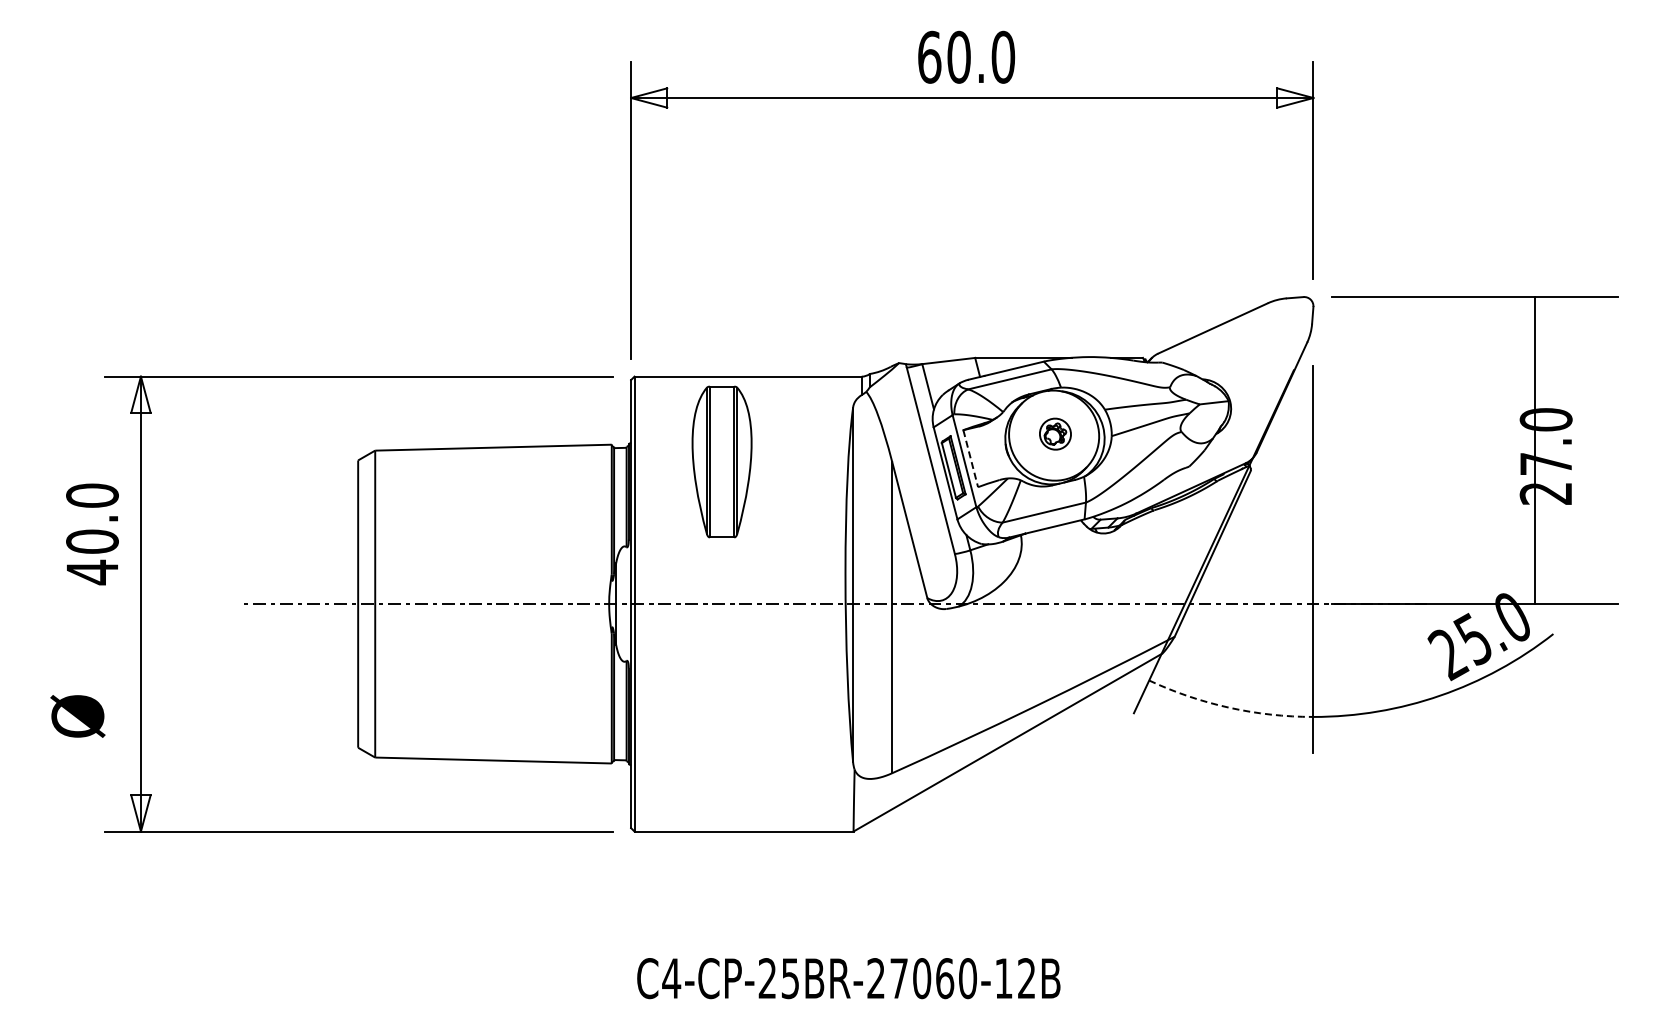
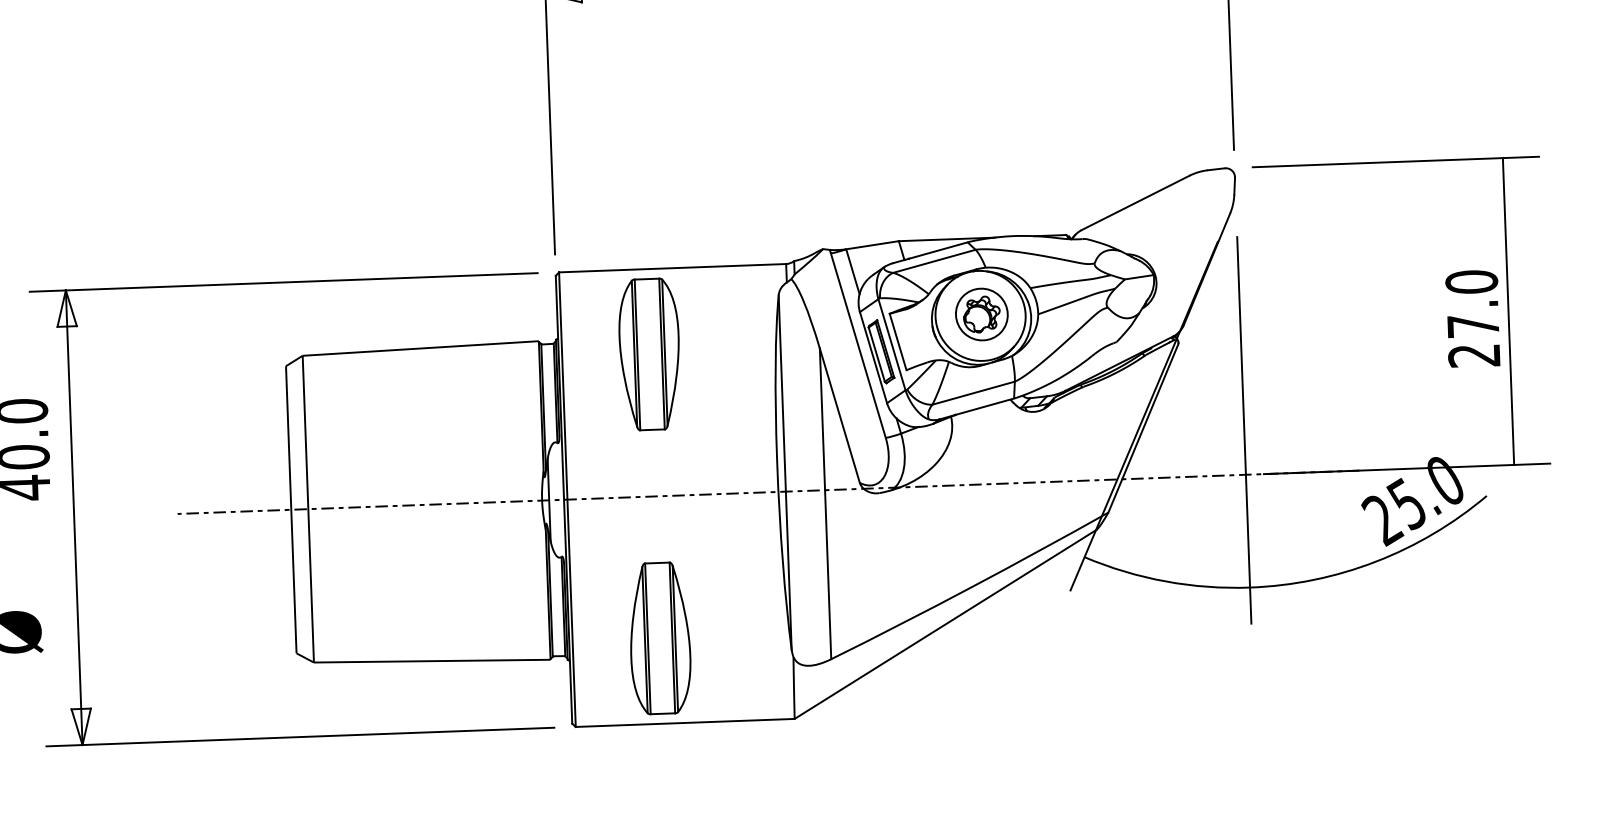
part: (1055, 433) -> (981, 313), size x1.67
line: (1534, 450) -> (1508, 311), moved
line: (970, 459) -> (897, 342), dashed -> solid
arc: (1229, 707) -> (1165, 581), dashed -> solid
part: (721, 745) -> (659, 637), added

